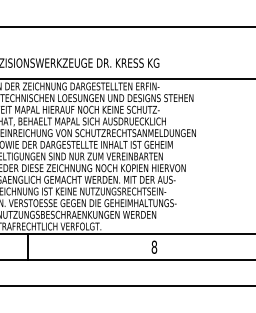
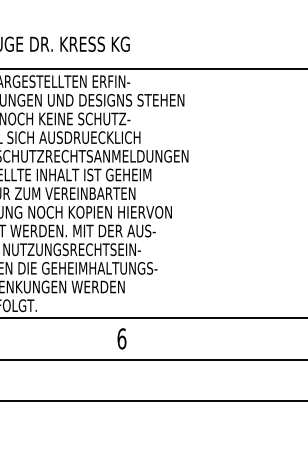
text: (154, 246) -> (122, 337), 8 -> 6

